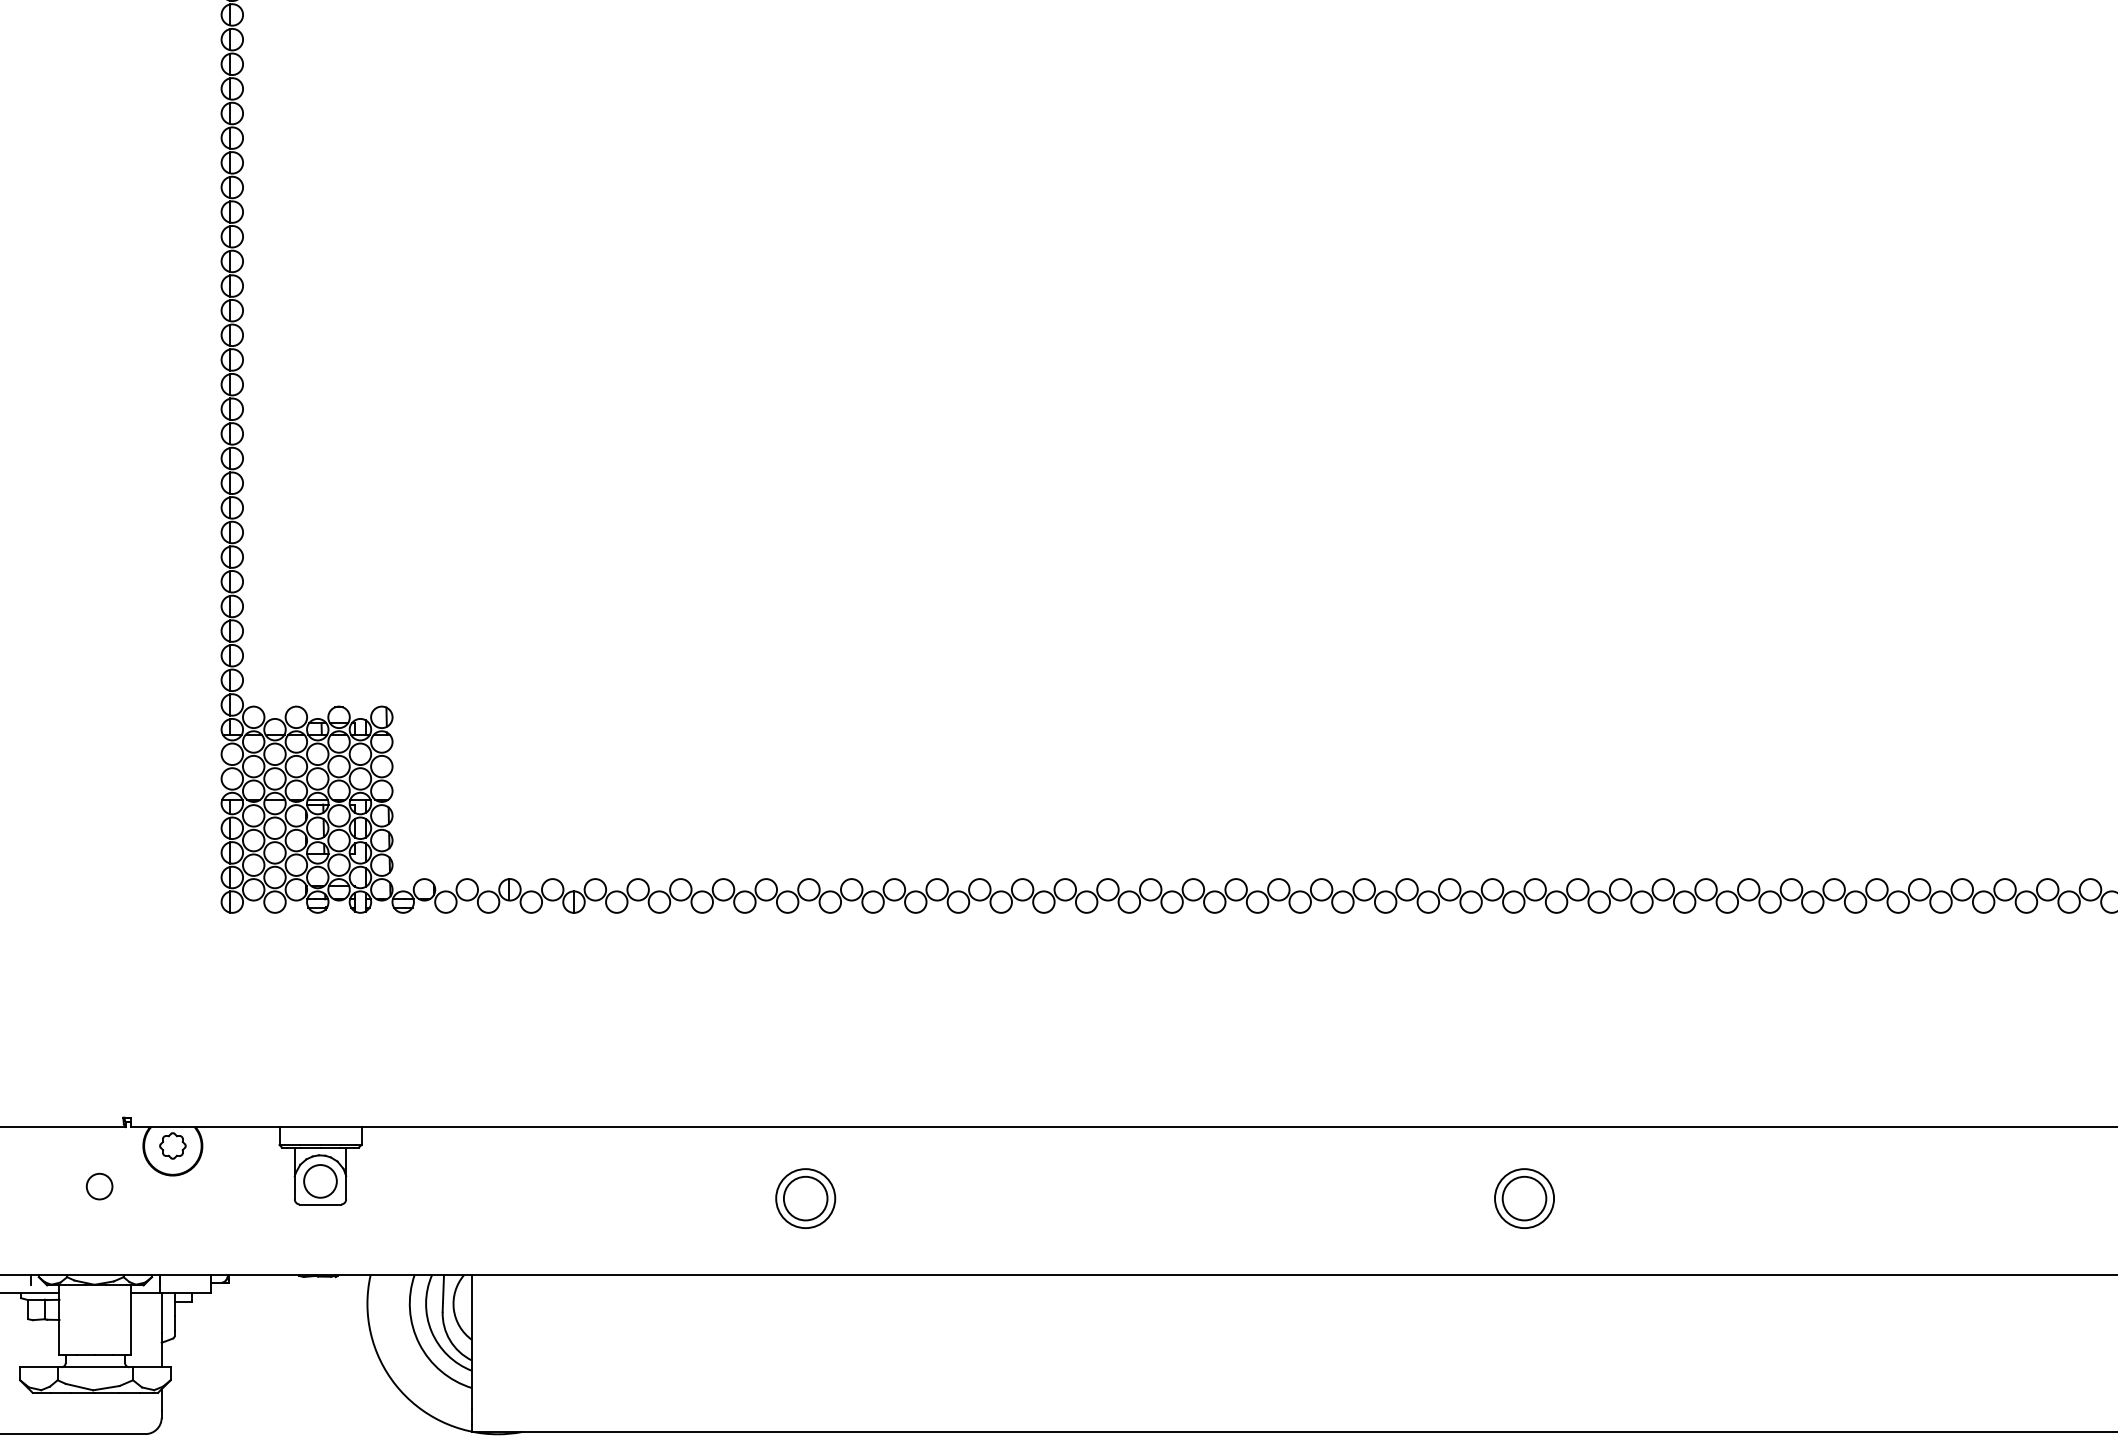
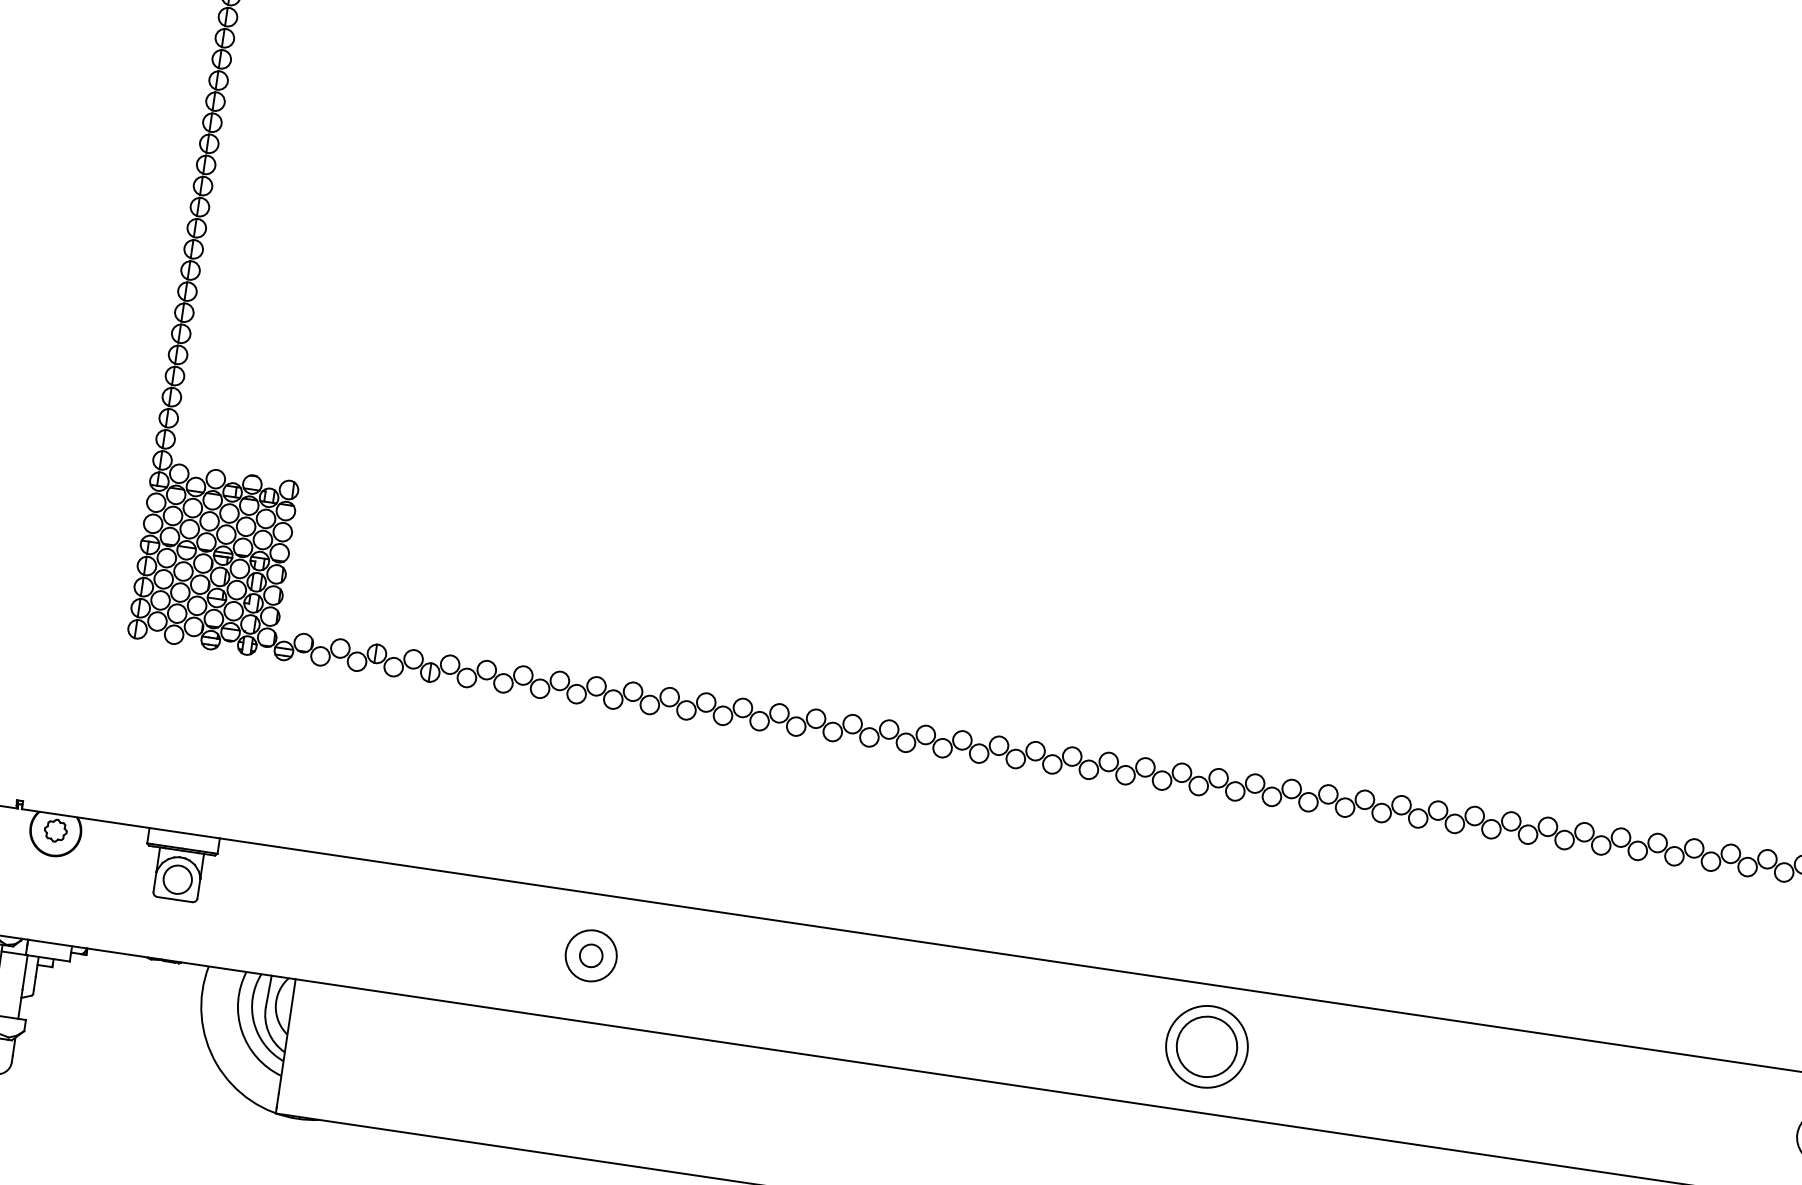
circle: (805, 1198) -> (591, 955), size x0.6
part: (1524, 1198) -> (1206, 1046), size x1.6

